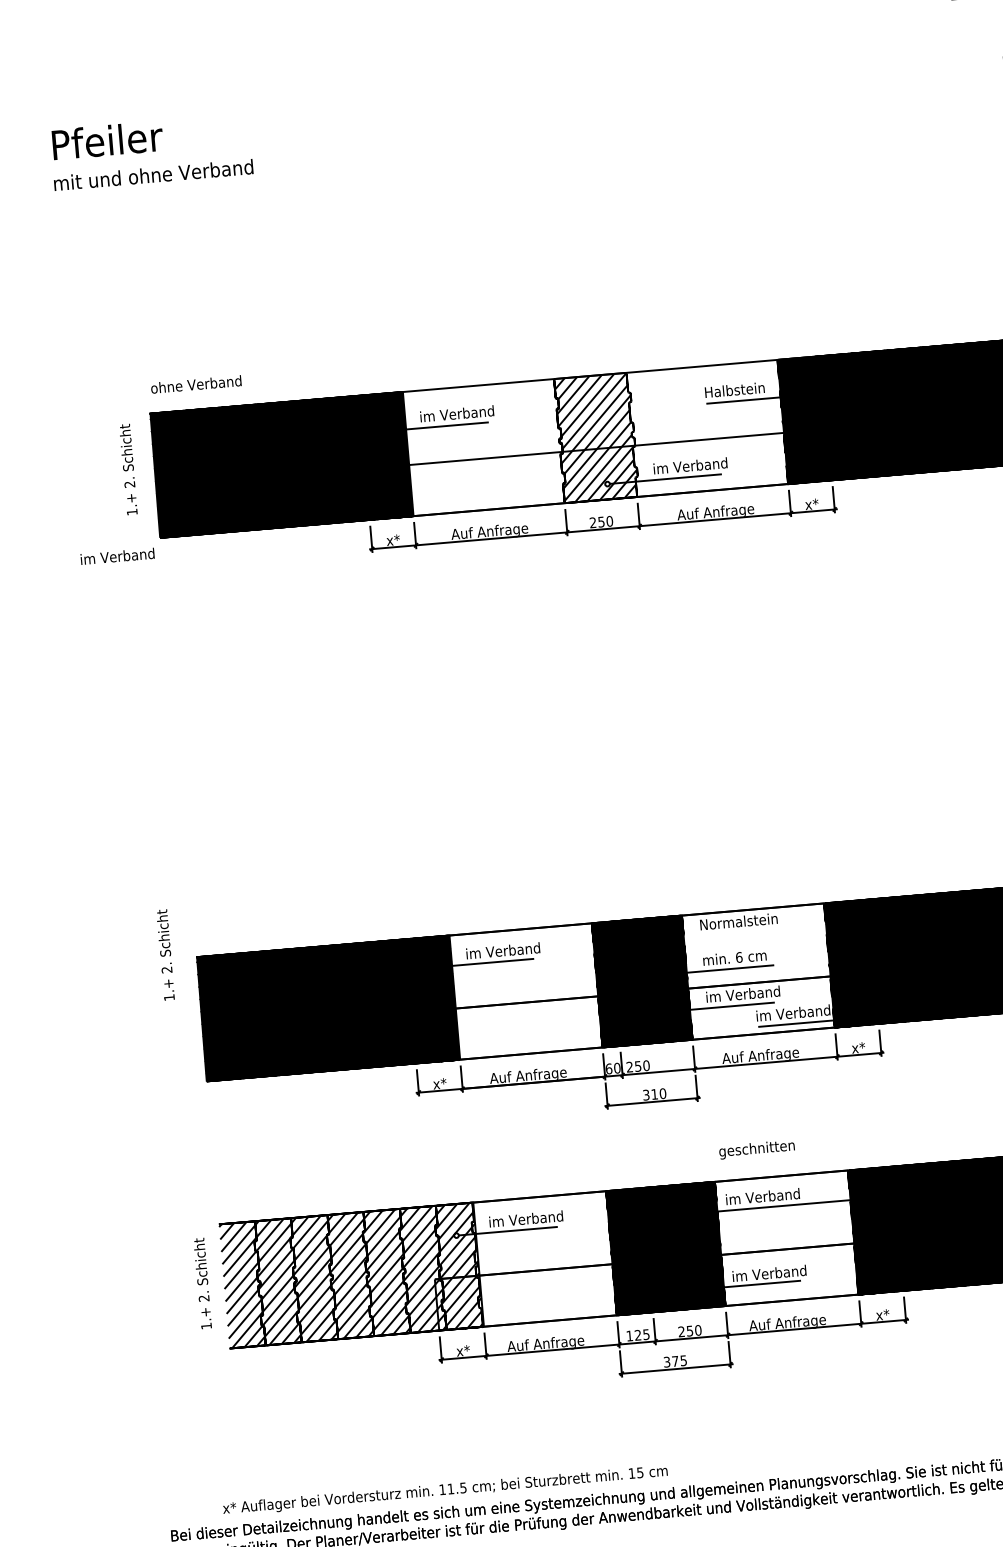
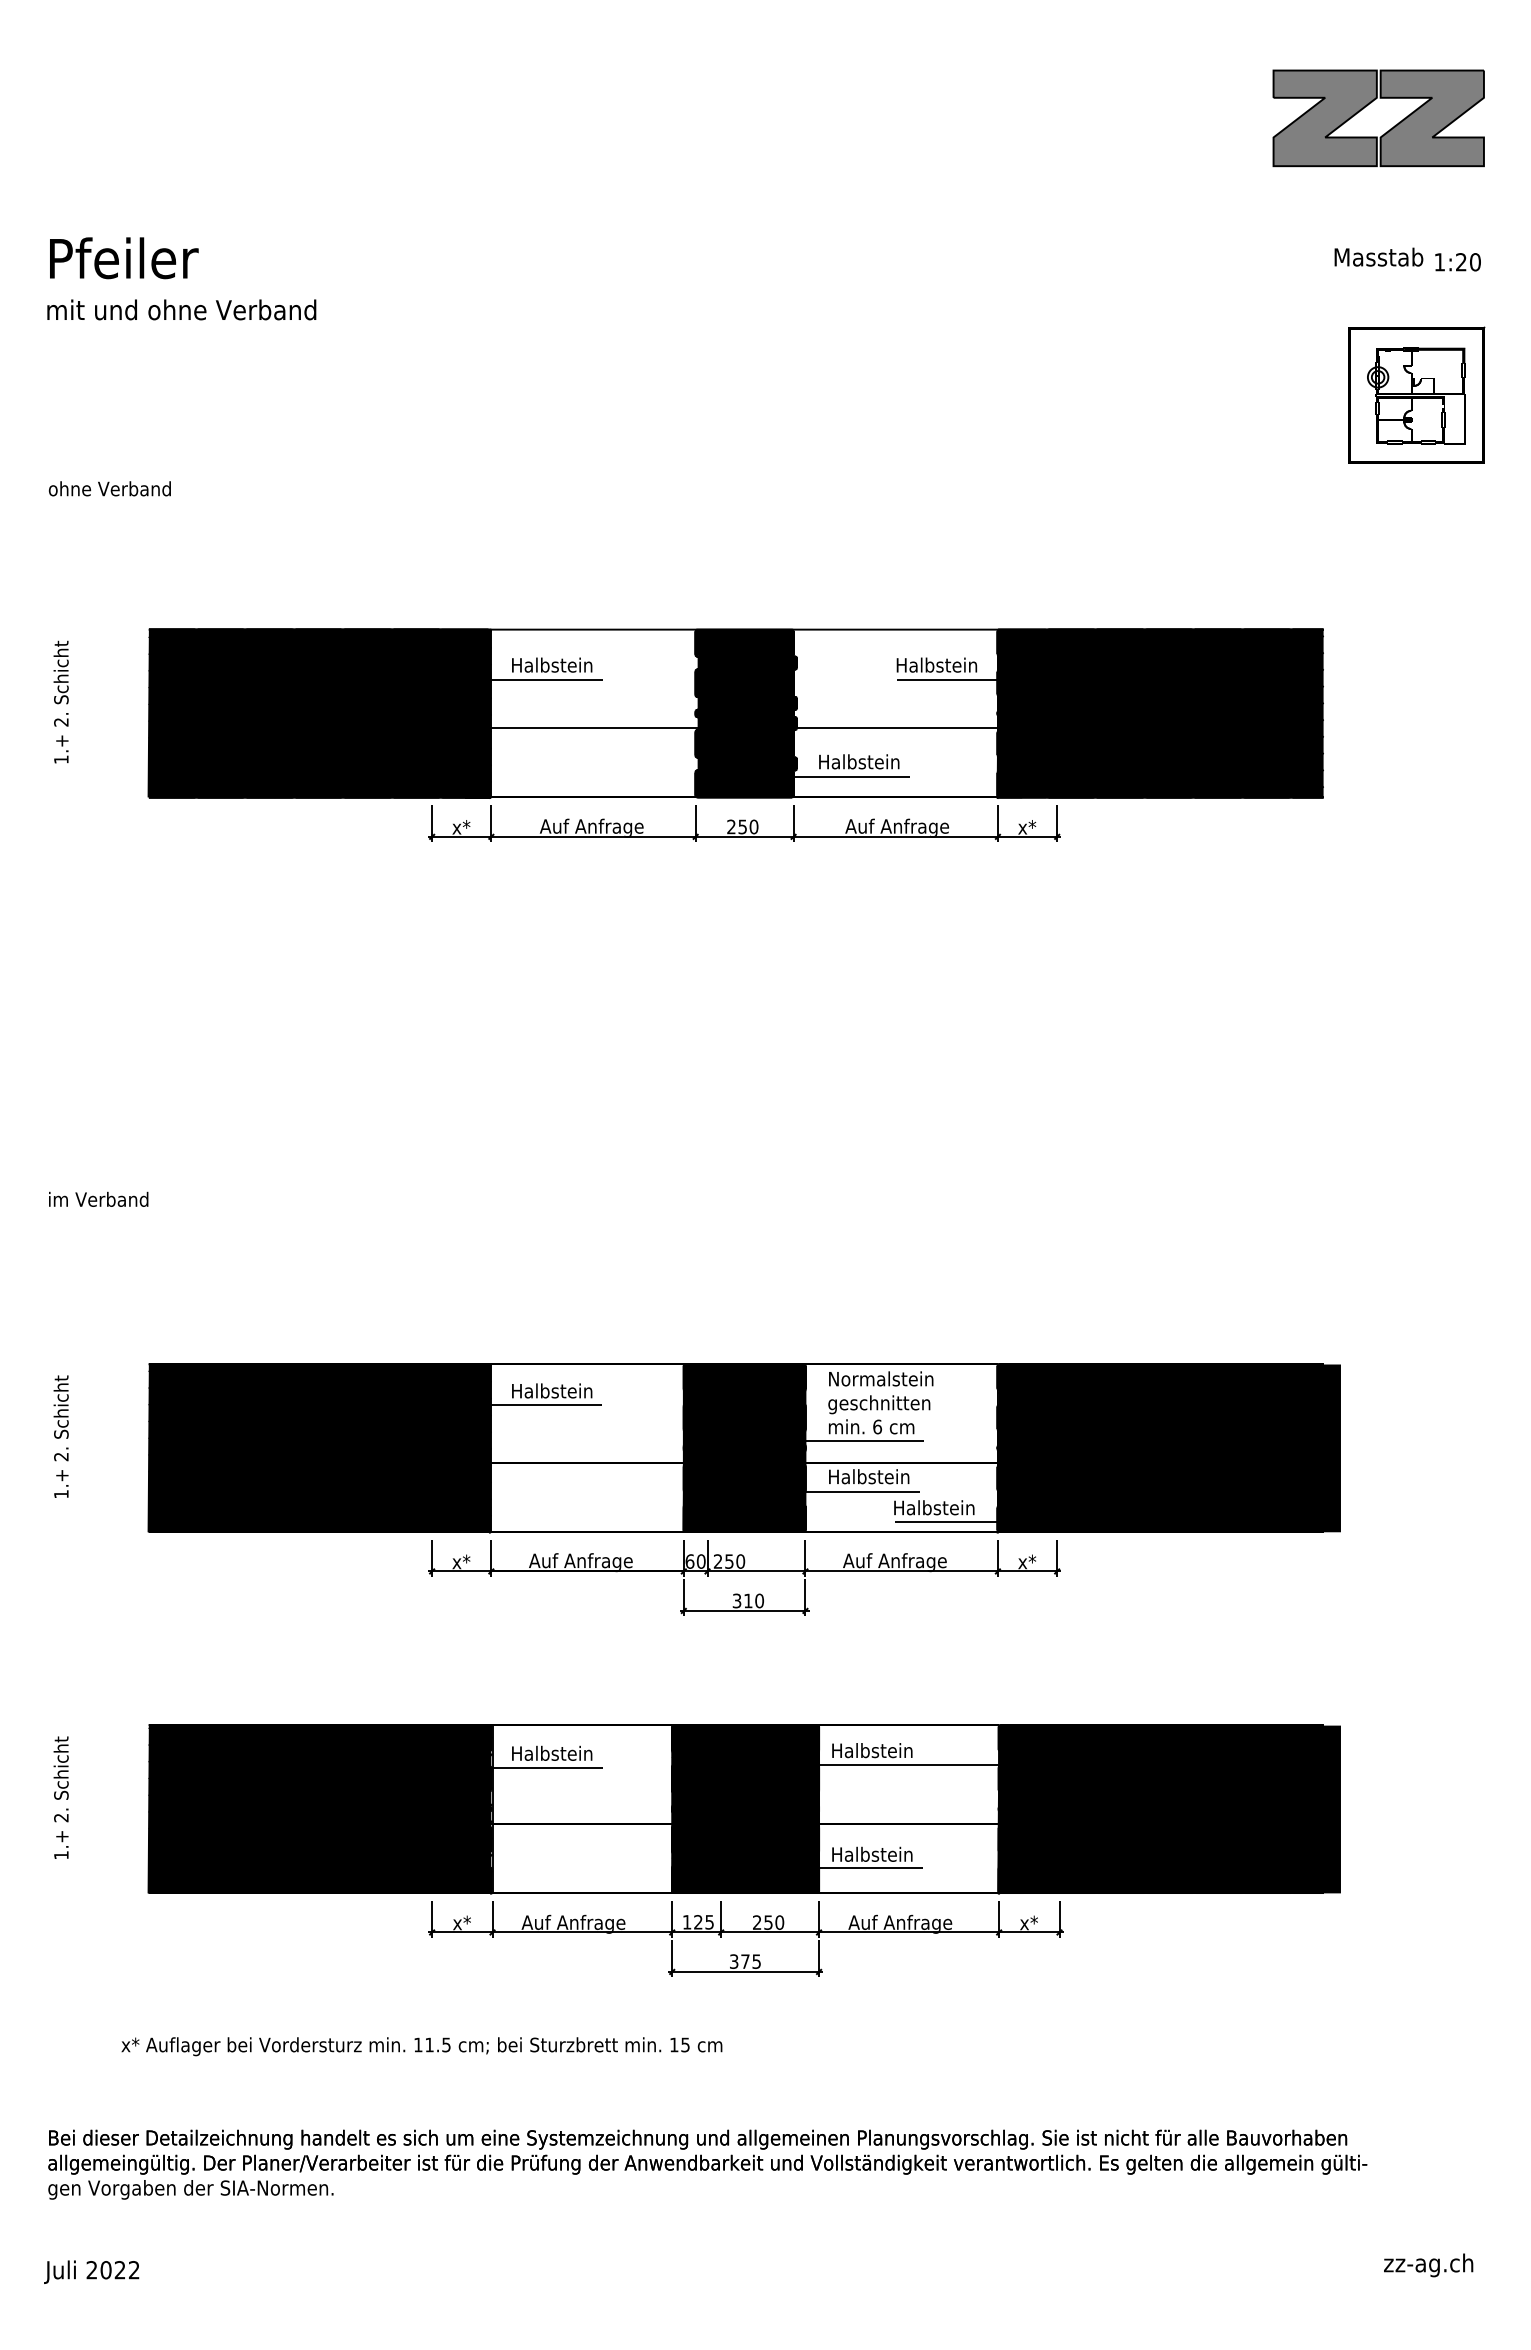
text: (195, 384) -> (109, 488), moved
text: (457, 413) -> (561, 664), im Verband -> Halbstein
fill: (596, 437) -> (745, 713), added
text: (690, 465) -> (868, 761), im Verband -> Halbstein
text: (127, 469) -> (60, 701), moved
text: (117, 555) -> (98, 1198), moved
text: (503, 950) -> (561, 1390), im Verband -> Halbstein
text: (165, 954) -> (60, 1436), moved
text: (743, 994) -> (878, 1476), im Verband -> Halbstein
text: (793, 1012) -> (943, 1507), im Verband -> Halbstein
text: (757, 1149) -> (879, 1404), moved
text: (762, 1196) -> (881, 1750), im Verband -> Halbstein
text: (526, 1218) -> (561, 1752), im Verband -> Halbstein
text: (769, 1272) -> (881, 1853), im Verband -> Halbstein
fill: (350, 1275) -> (319, 1809), added
text: (202, 1283) -> (60, 1797), moved
text: (445, 1490) -> (421, 2046), moved

